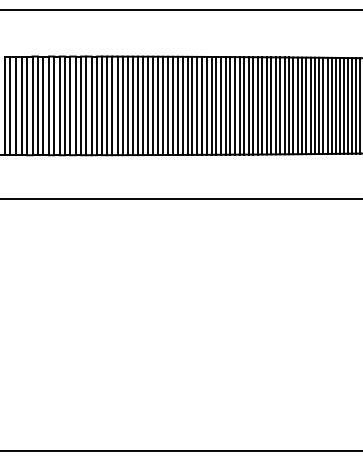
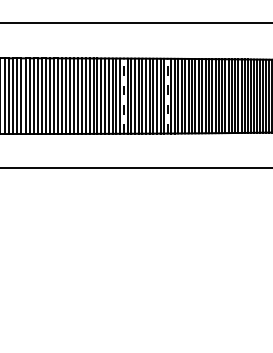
line: (182, 105) -> (123, 95), solid -> dashed
line: (239, 105) -> (167, 95), solid -> dashed

